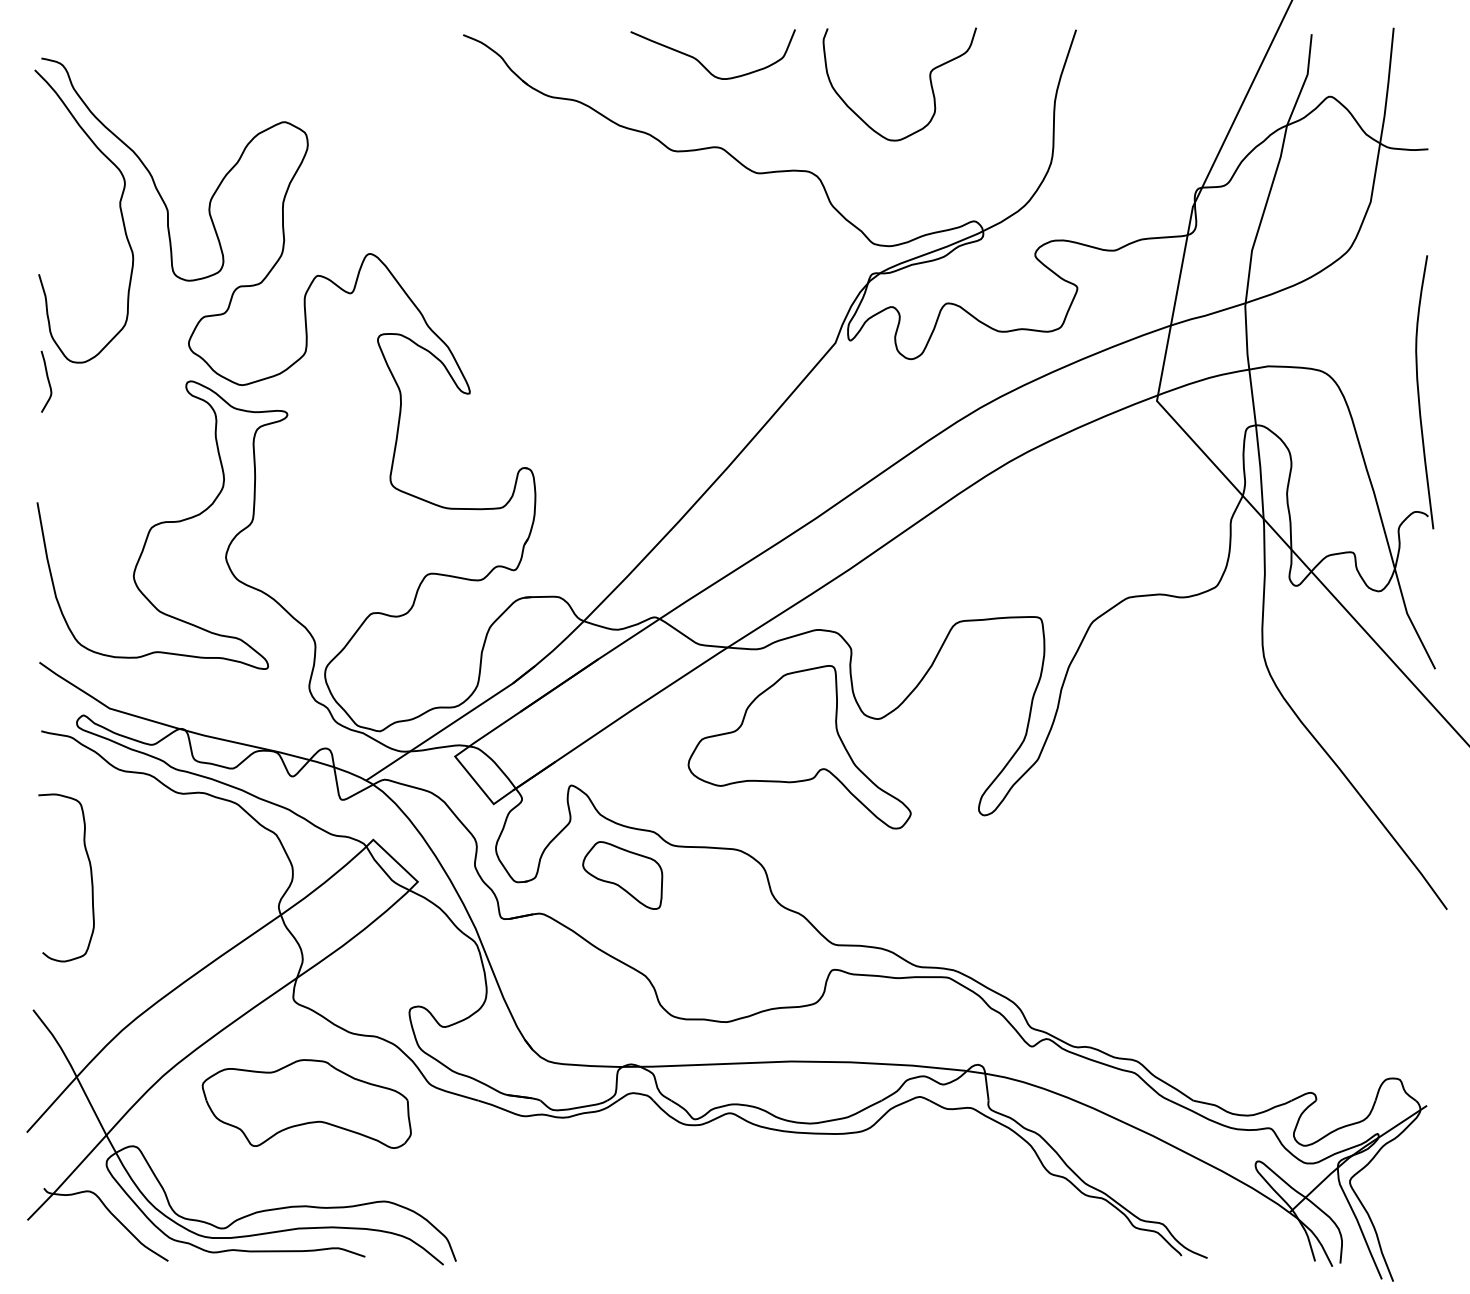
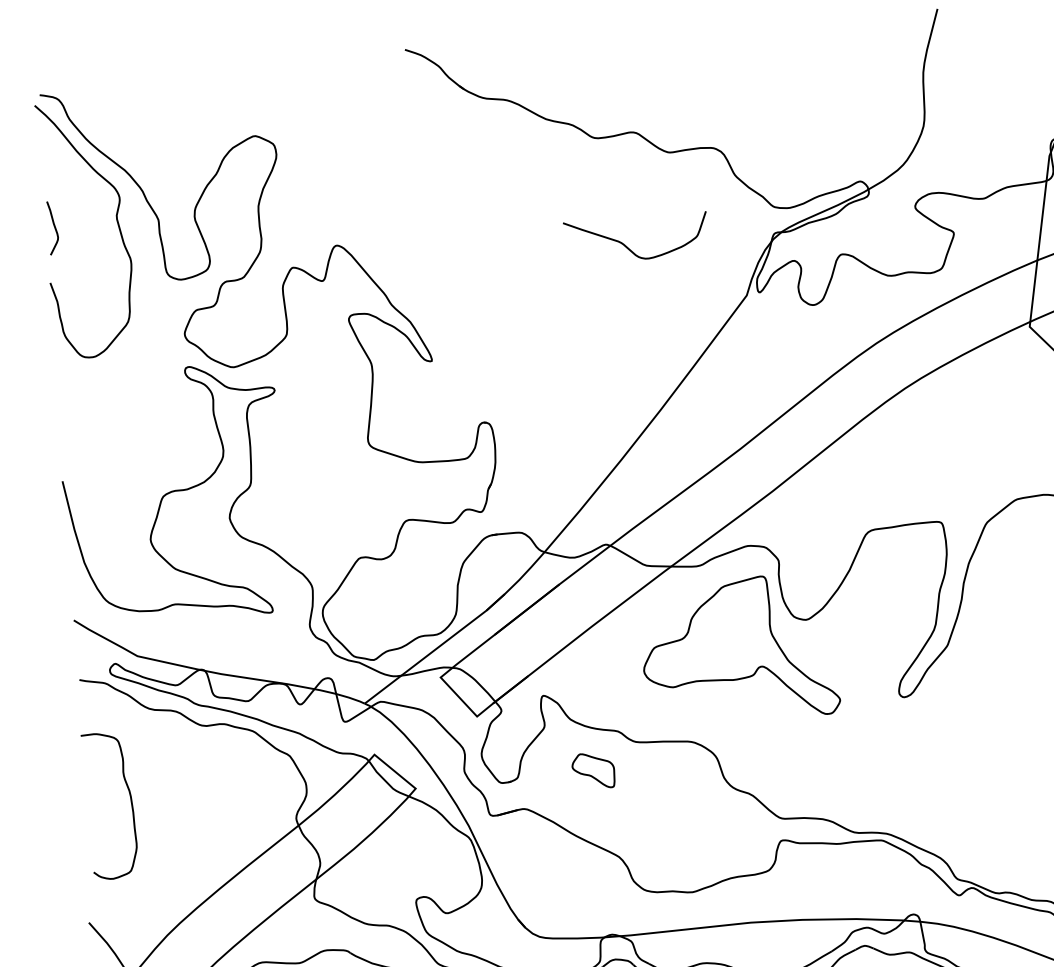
curve: (702, 63) -> (627, 246), moved
curve: (929, 80) -> (812, 61), removed
curve: (47, 381) -> (54, 227), moved
part: (622, 875) -> (593, 770), size x0.6

